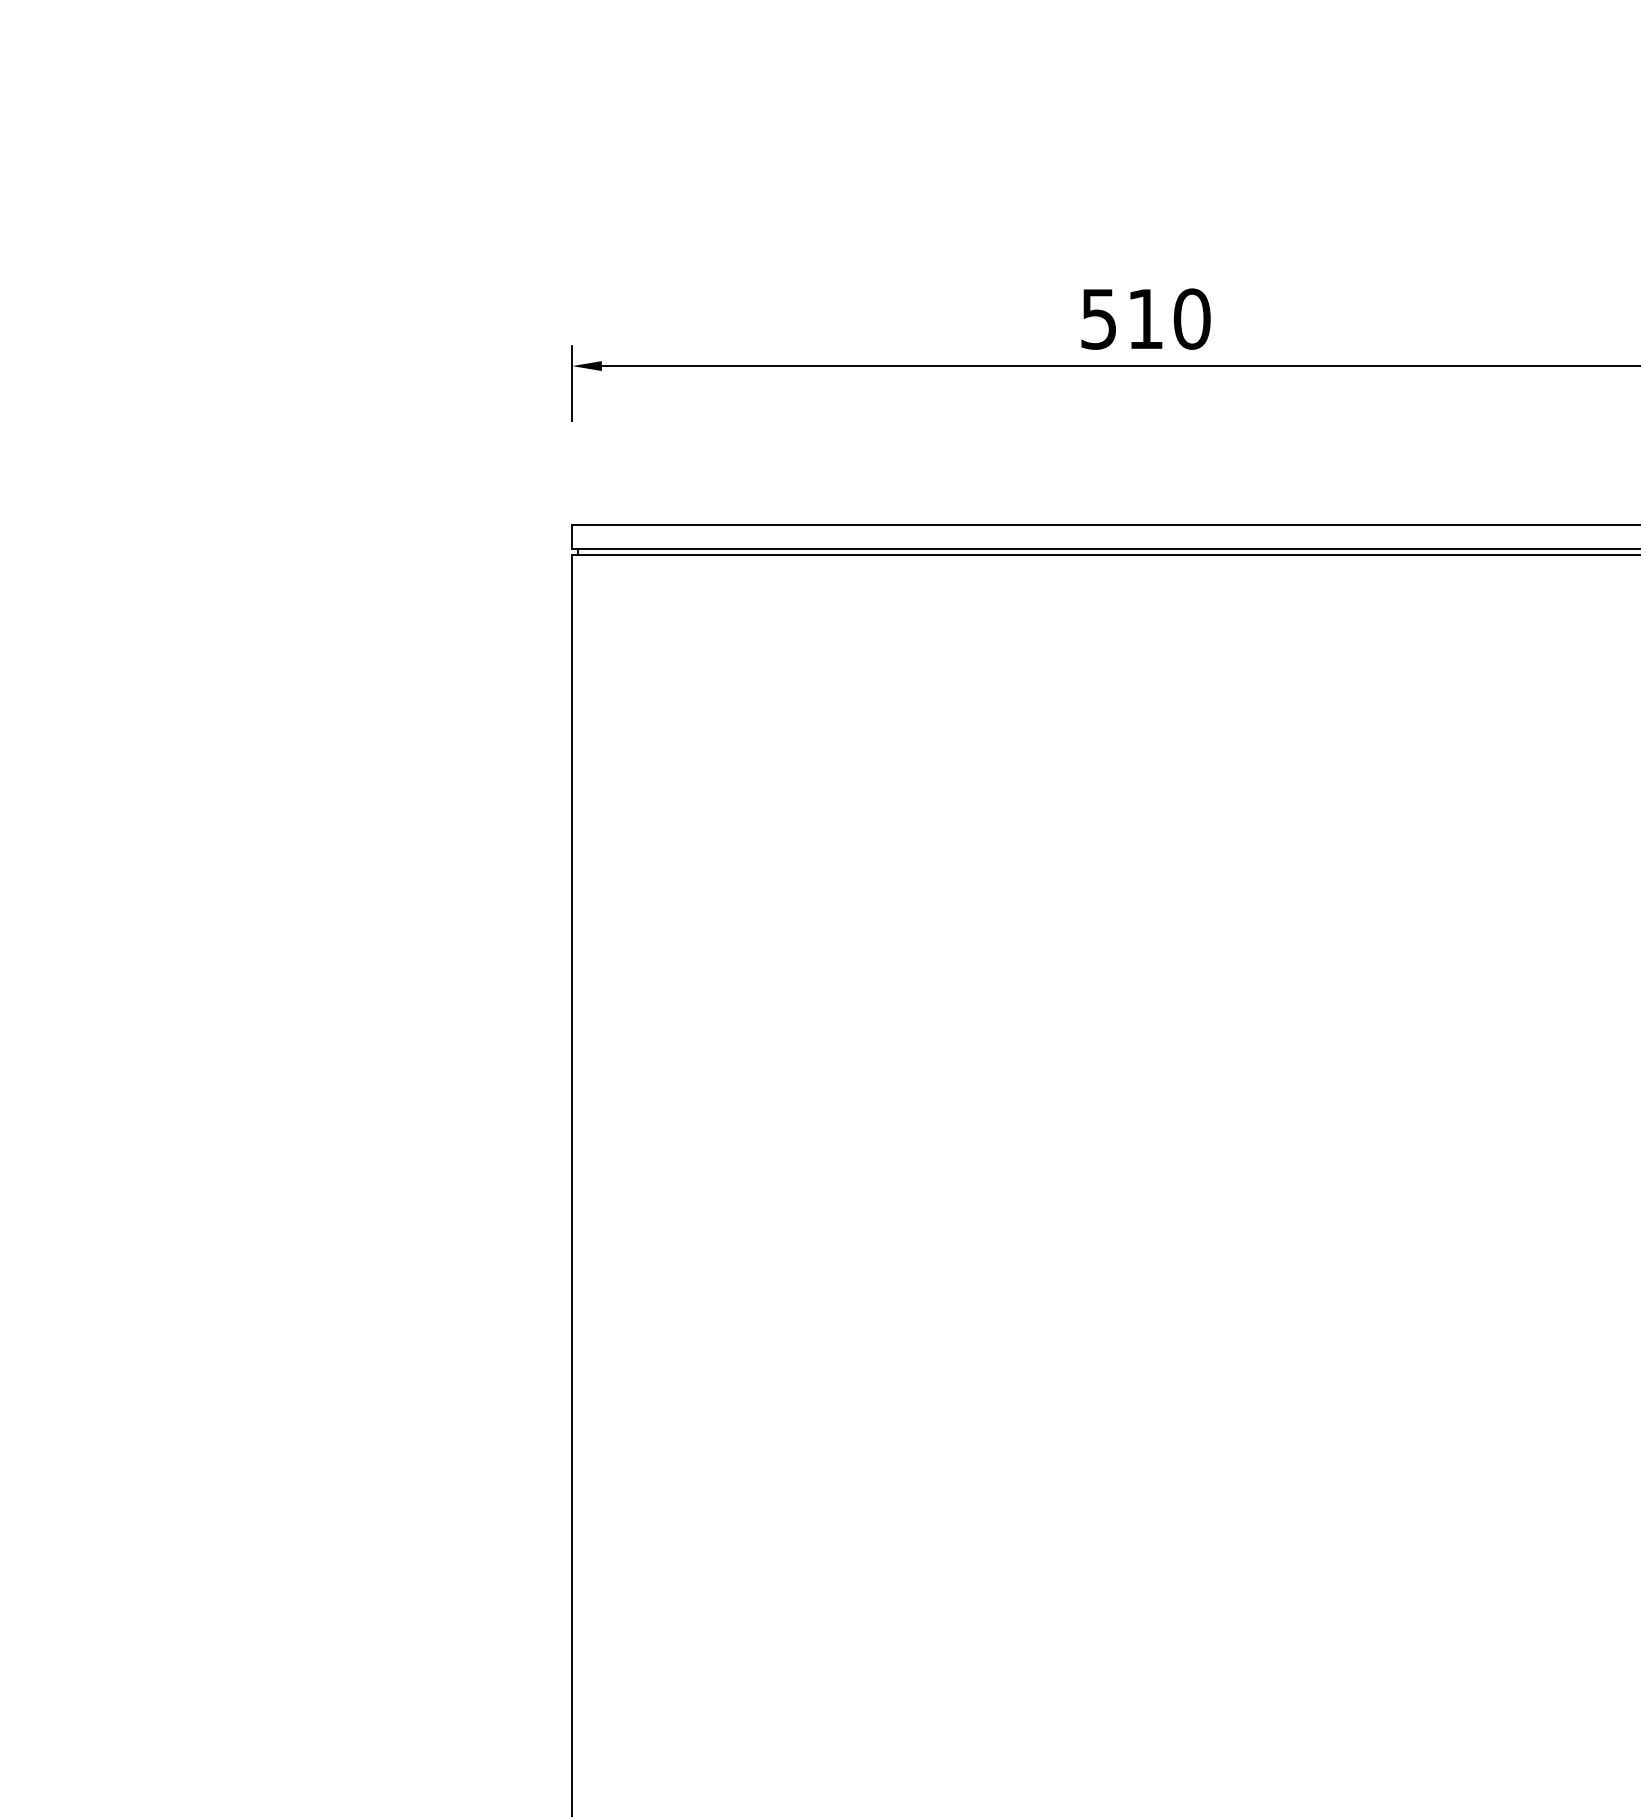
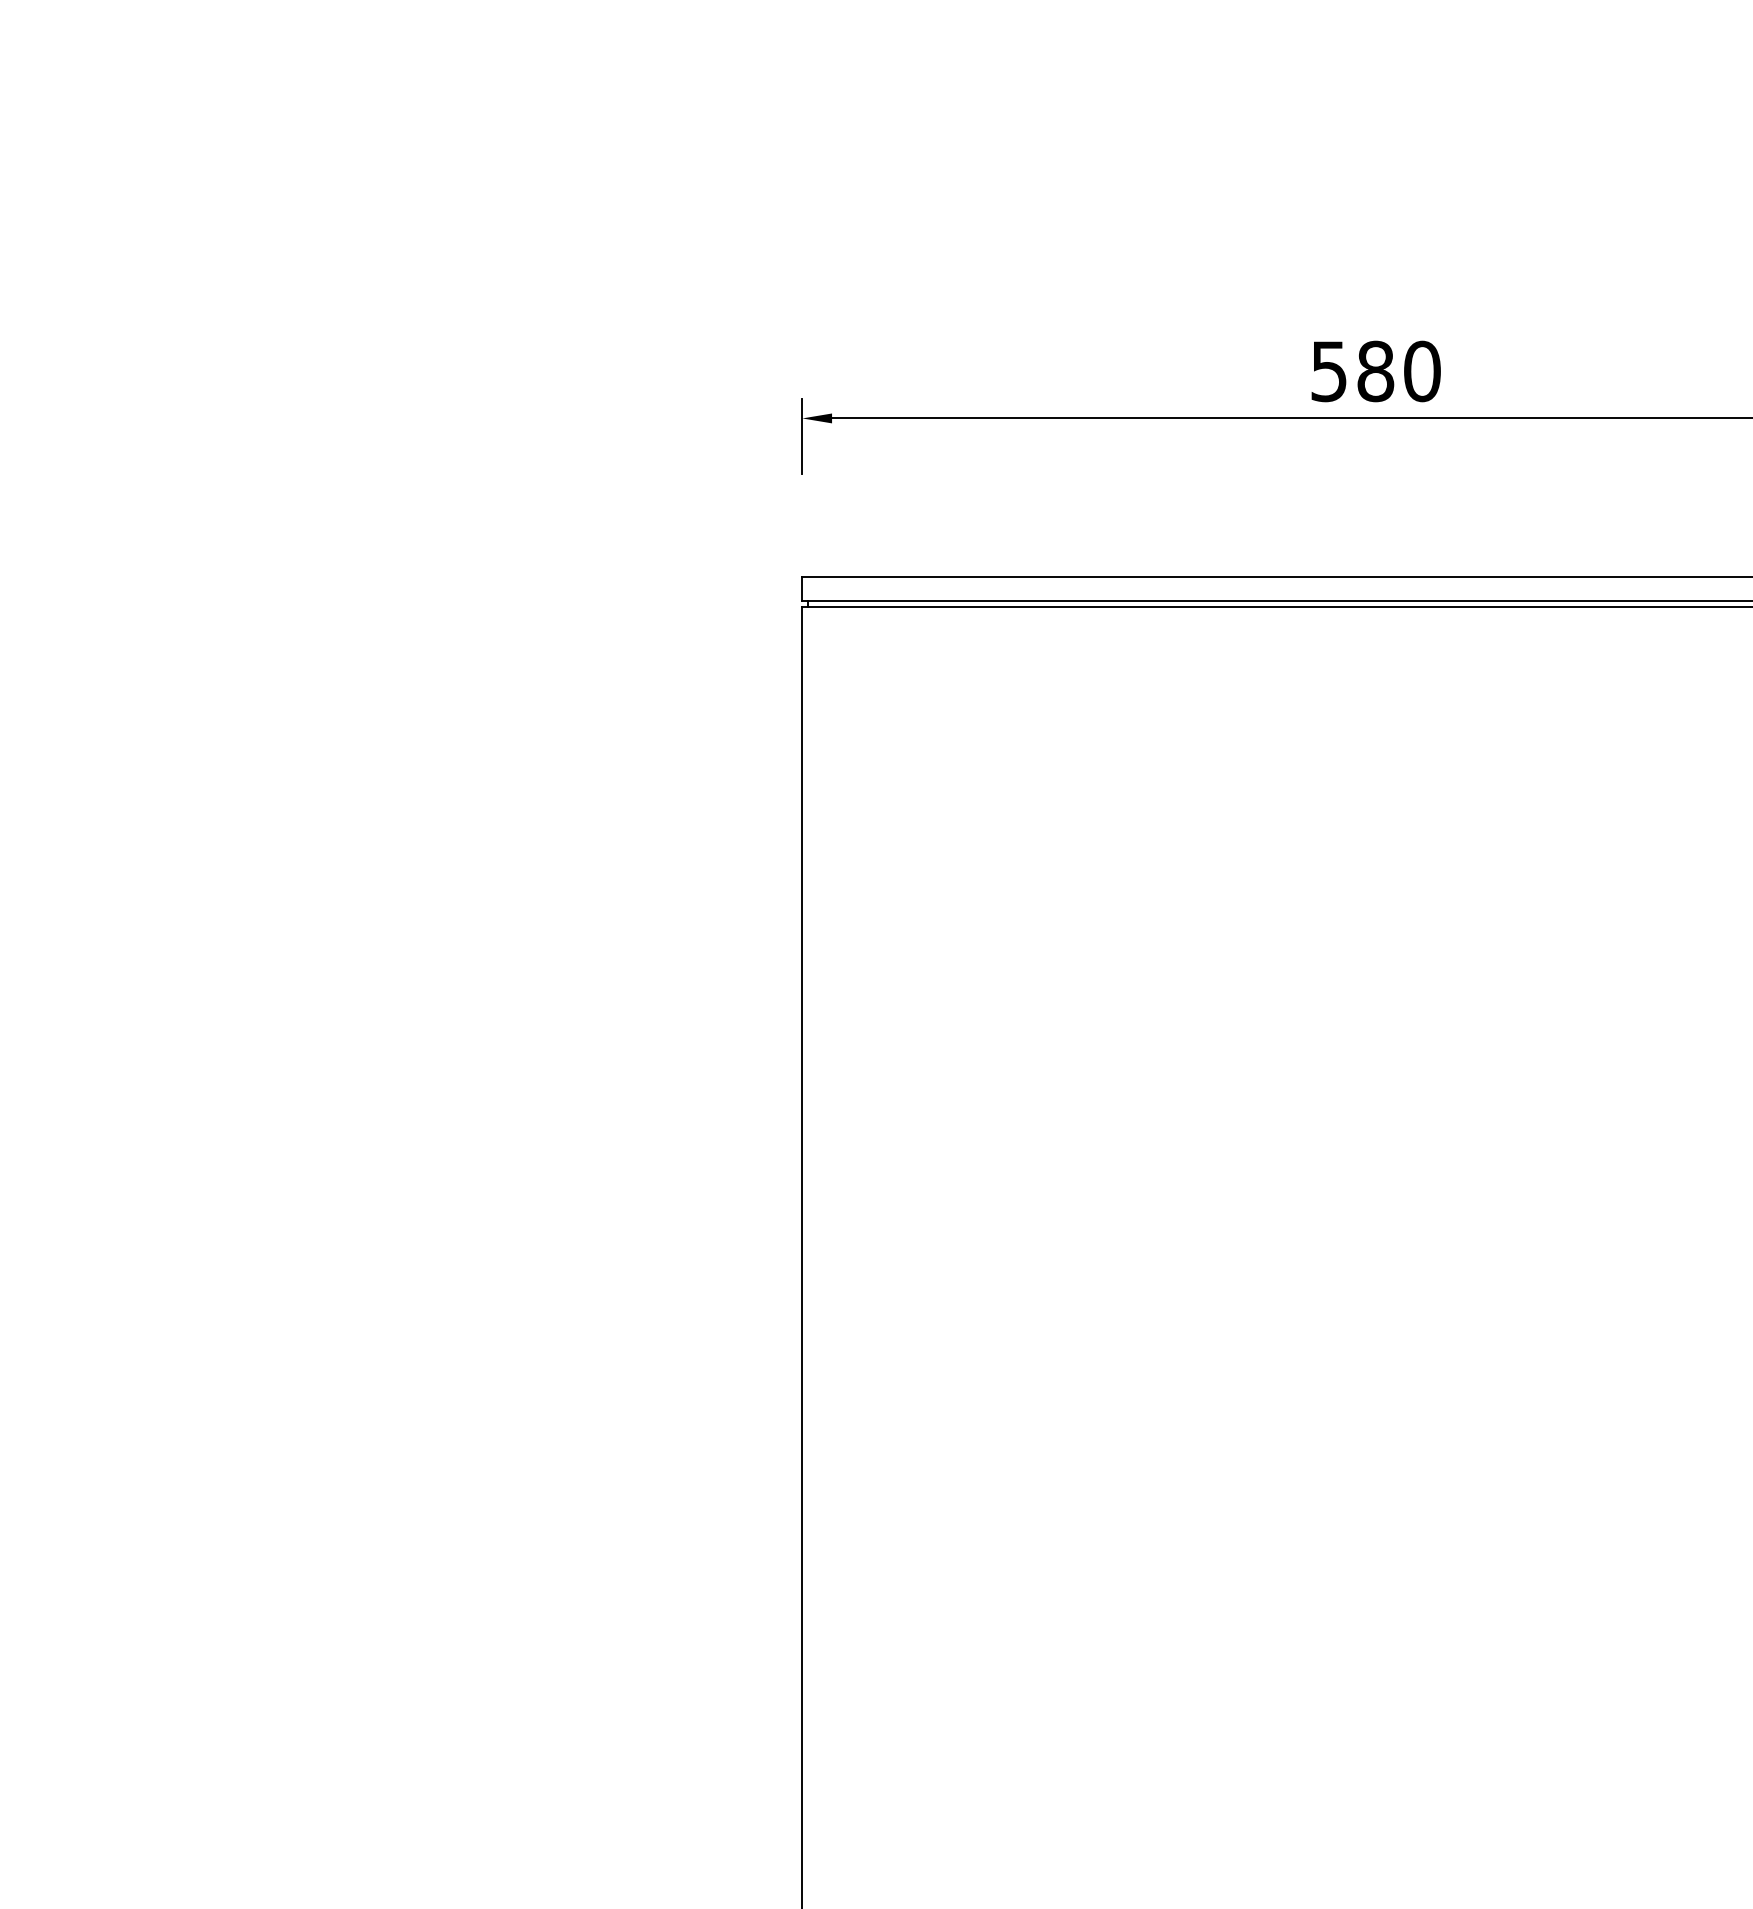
text: (1145, 319) -> (1375, 371), 510 -> 580

